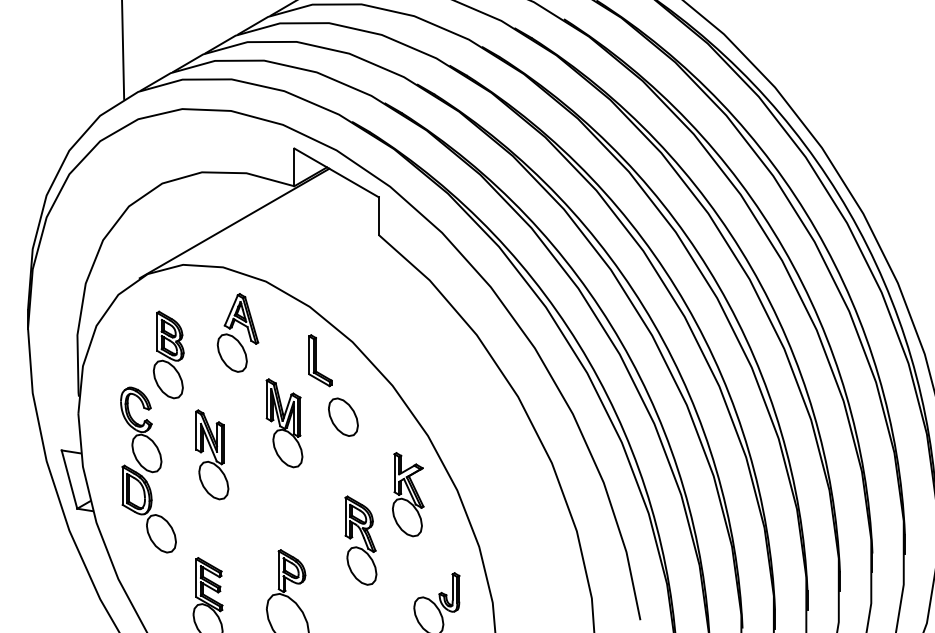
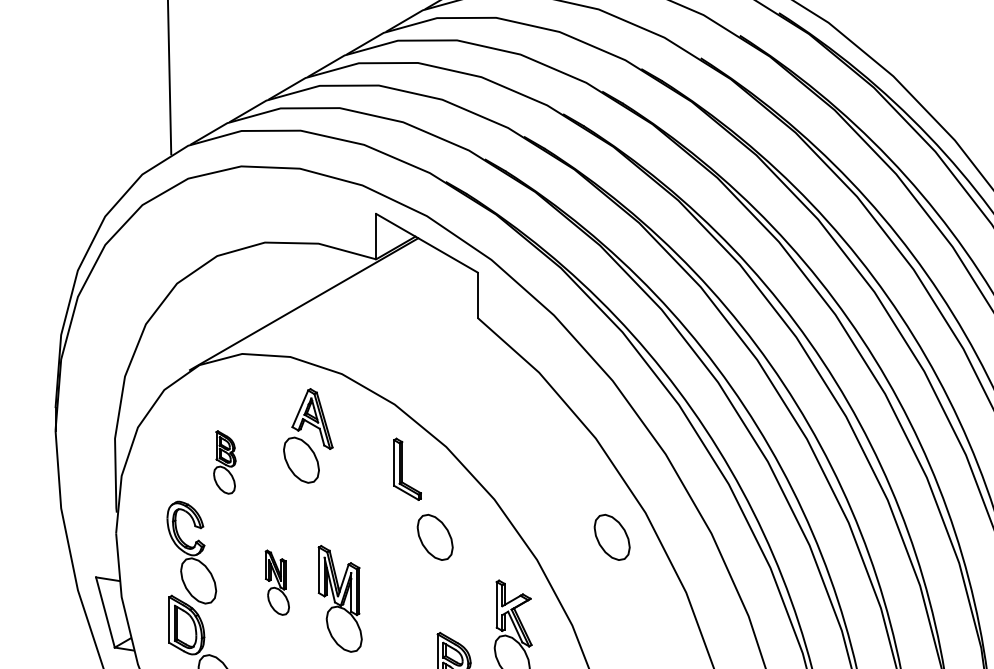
part: (168, 354) -> (224, 461), size x0.6
part: (490, 416) -> (612, 536), added
part: (284, 423) -> (340, 599), moved
part: (212, 454) -> (277, 582), size x0.6

